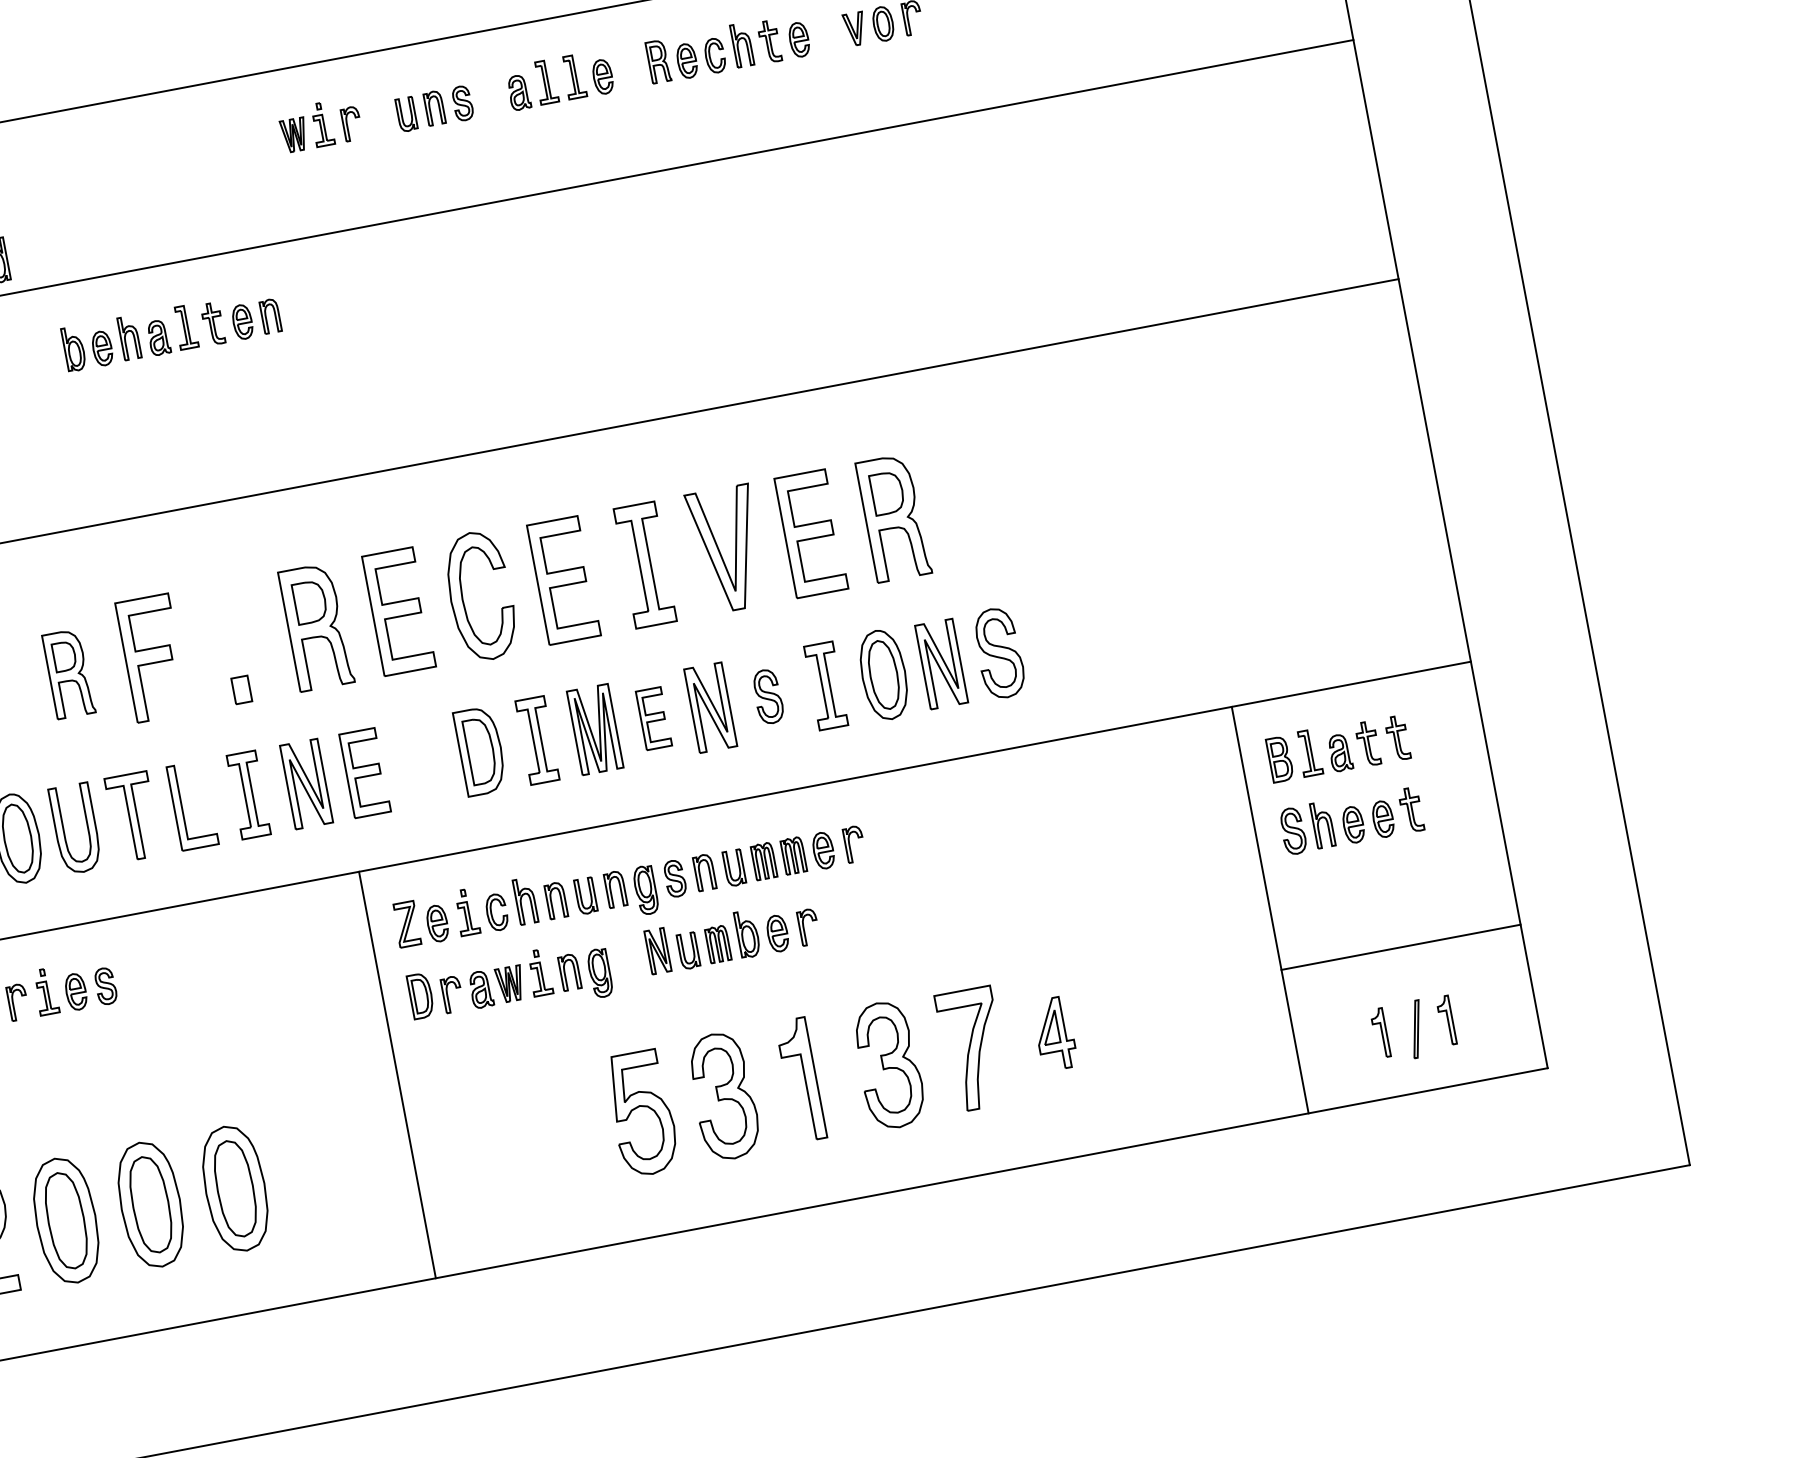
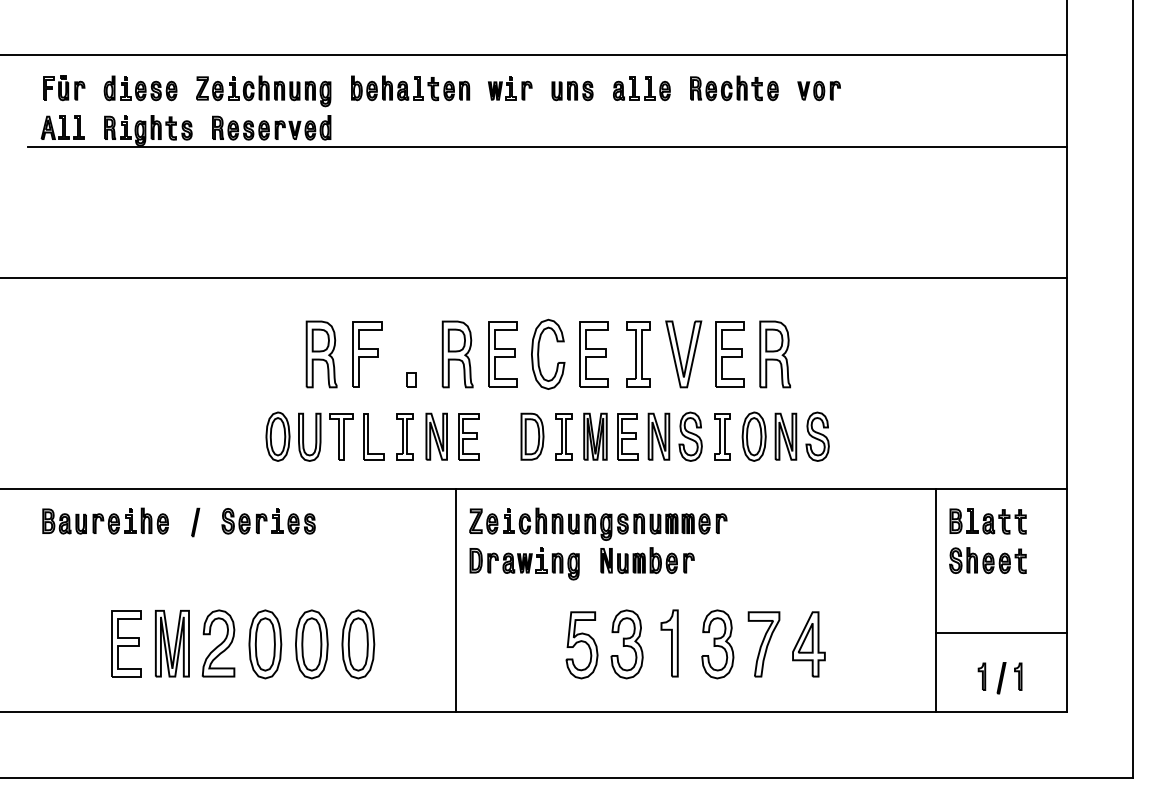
part: (171, 330) -> (410, 88), moved
part: (68, 674) -> (321, 354), size x1.43
part: (767, 696) -> (690, 436), size x1.67
part: (653, 718) -> (627, 436), size x1.43
part: (1054, 1034) -> (808, 644), size x1.67

